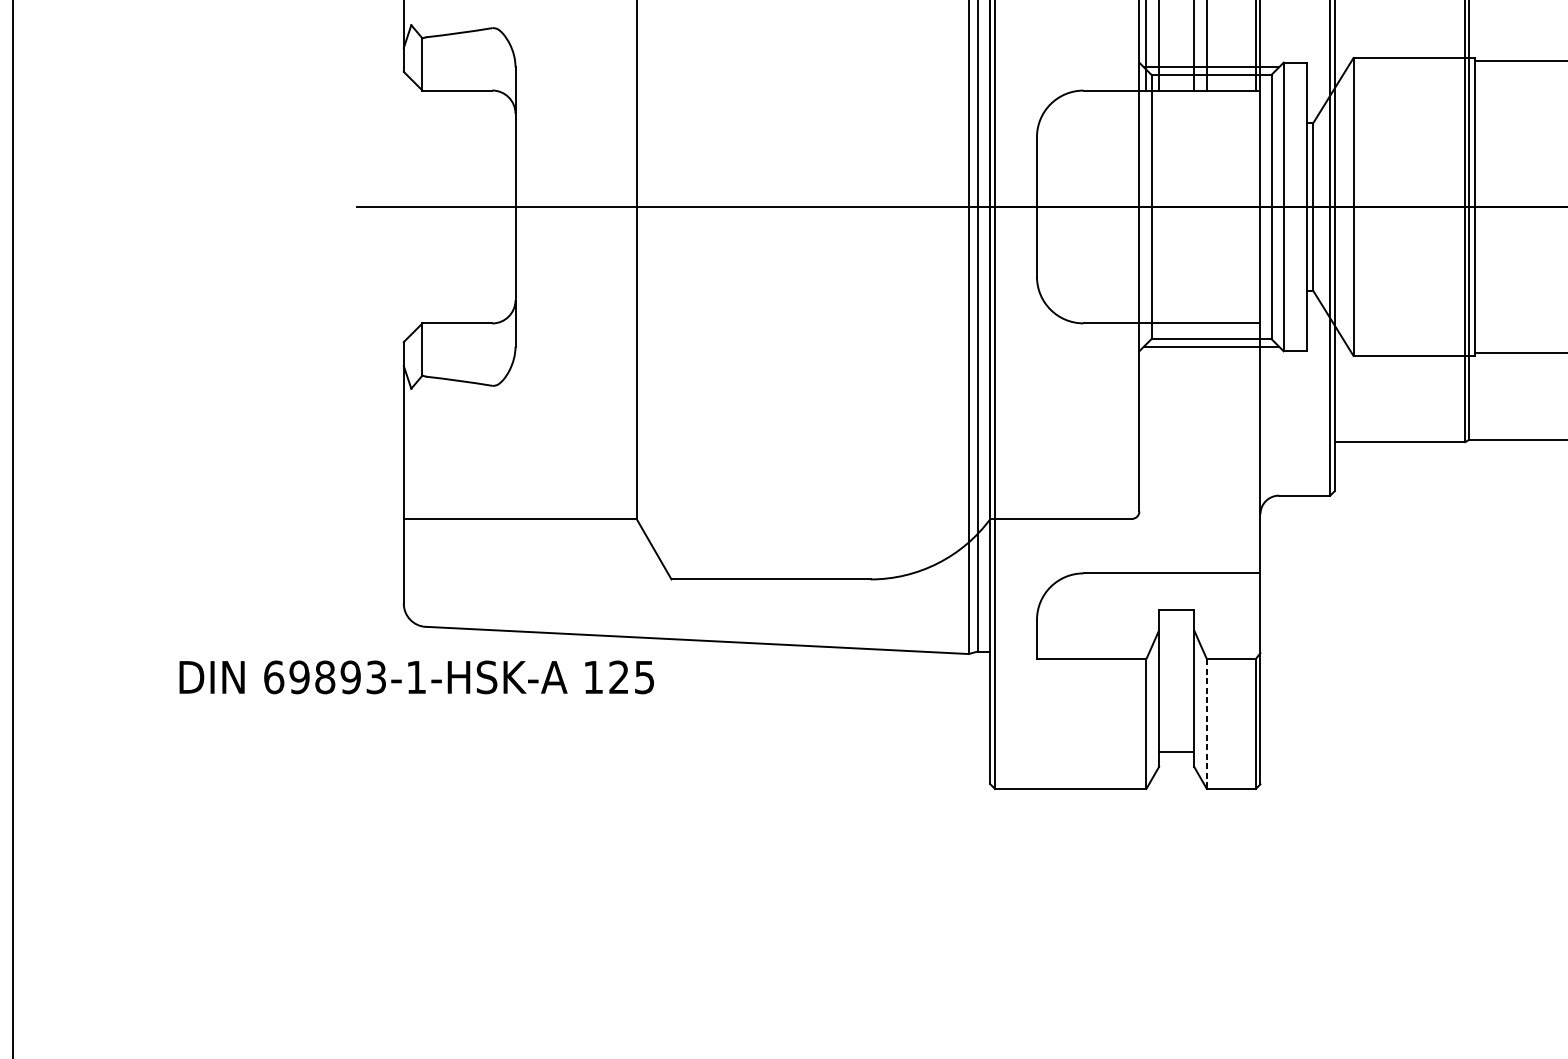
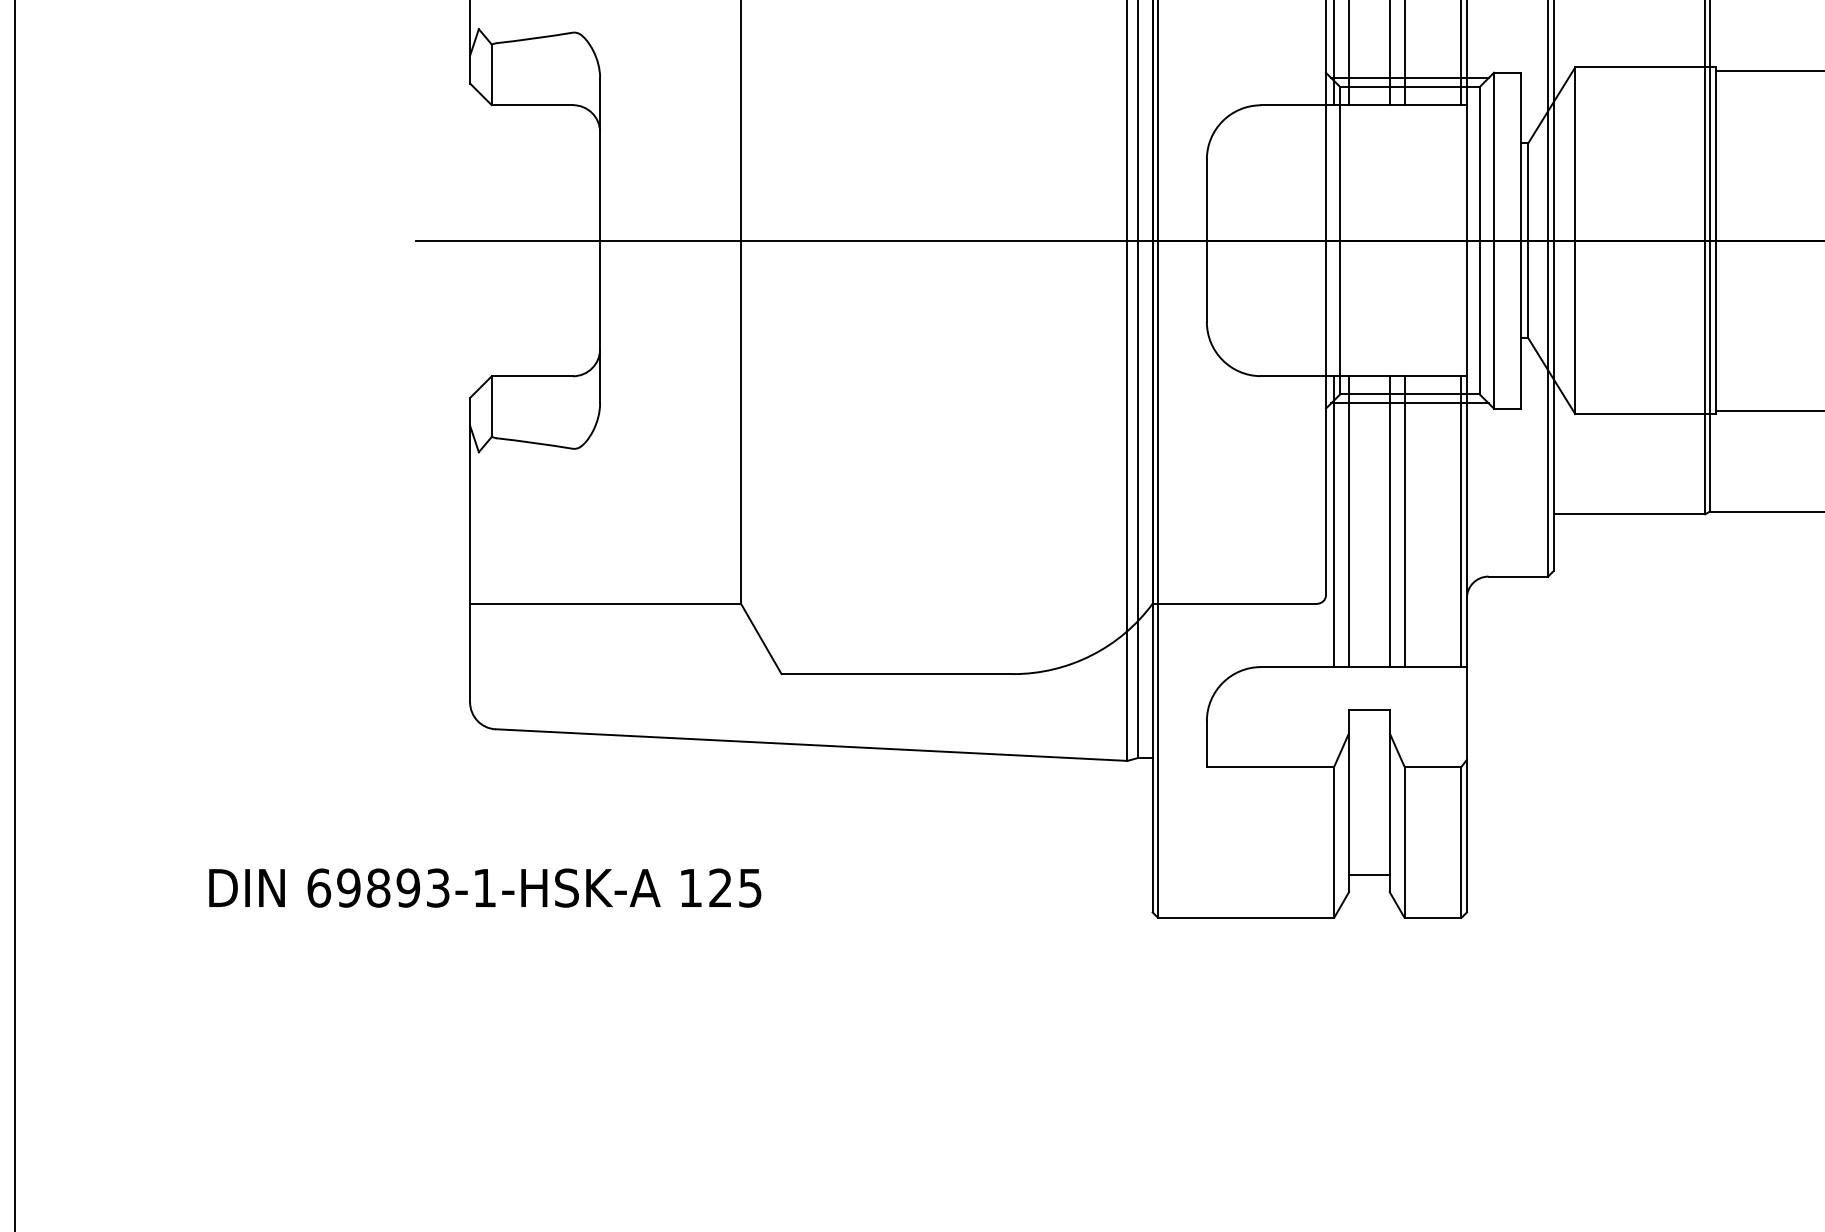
line: (1146, 448) -> (1334, 521), added
line: (1159, 448) -> (1349, 521), added
line: (1193, 448) -> (1389, 521), added
line: (1206, 448) -> (1404, 521), added
line: (1255, 448) -> (1461, 521), added
text: (417, 676) -> (485, 887), moved
line: (1206, 724) -> (1404, 842), dashed -> solid

